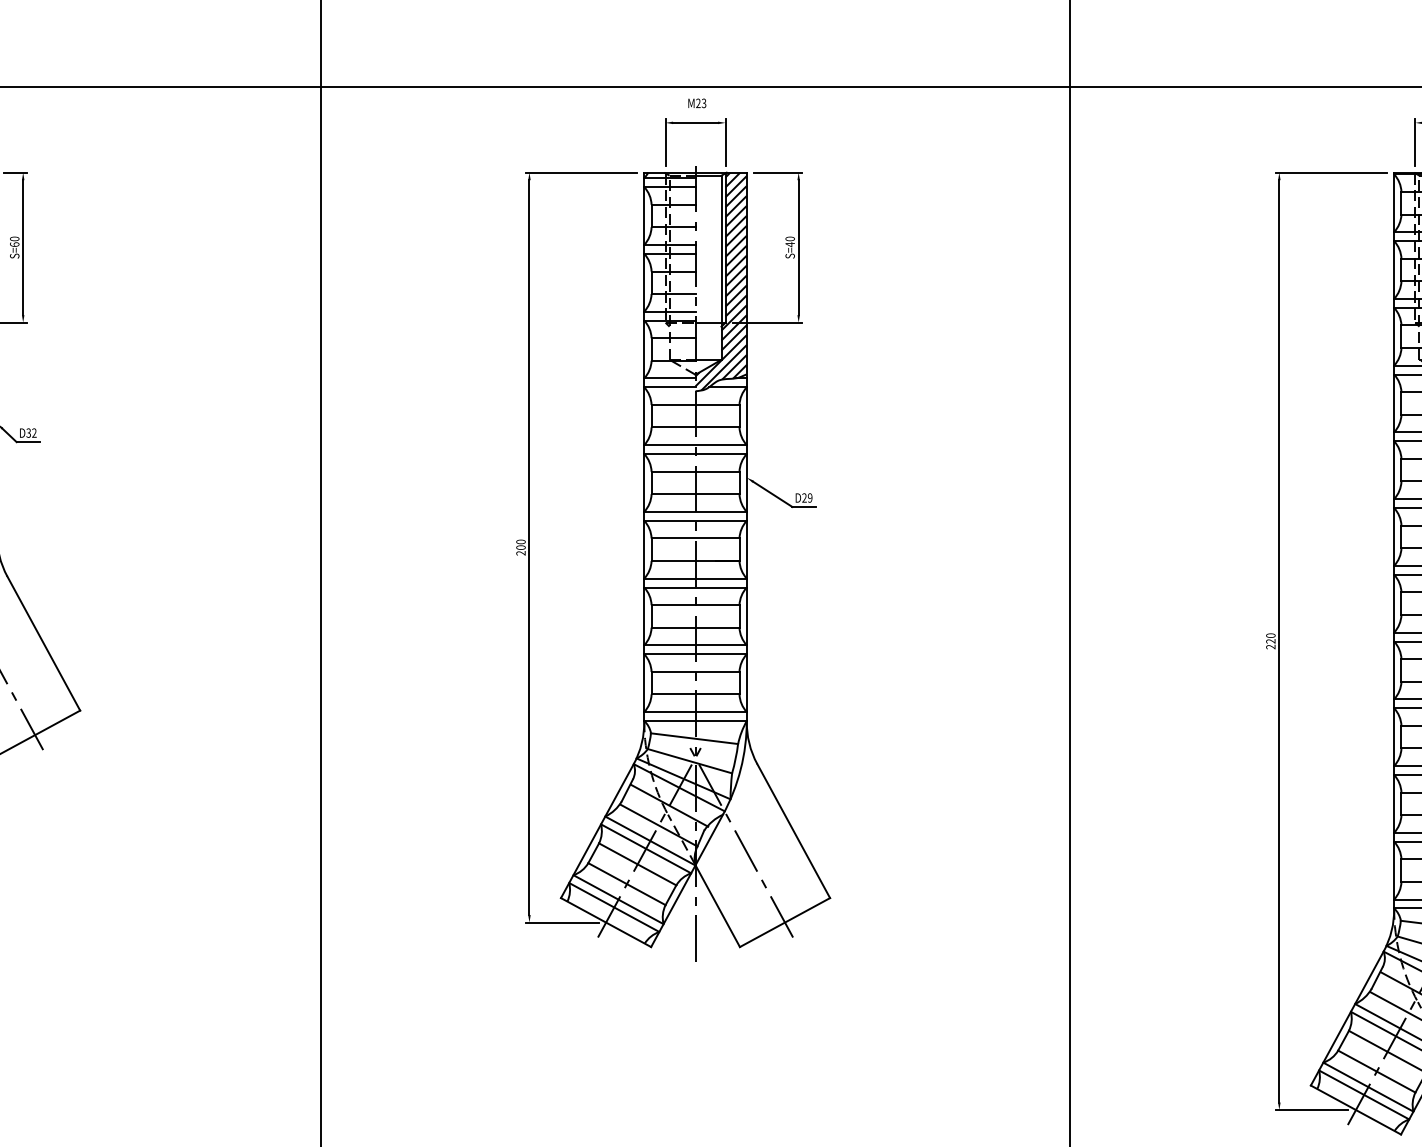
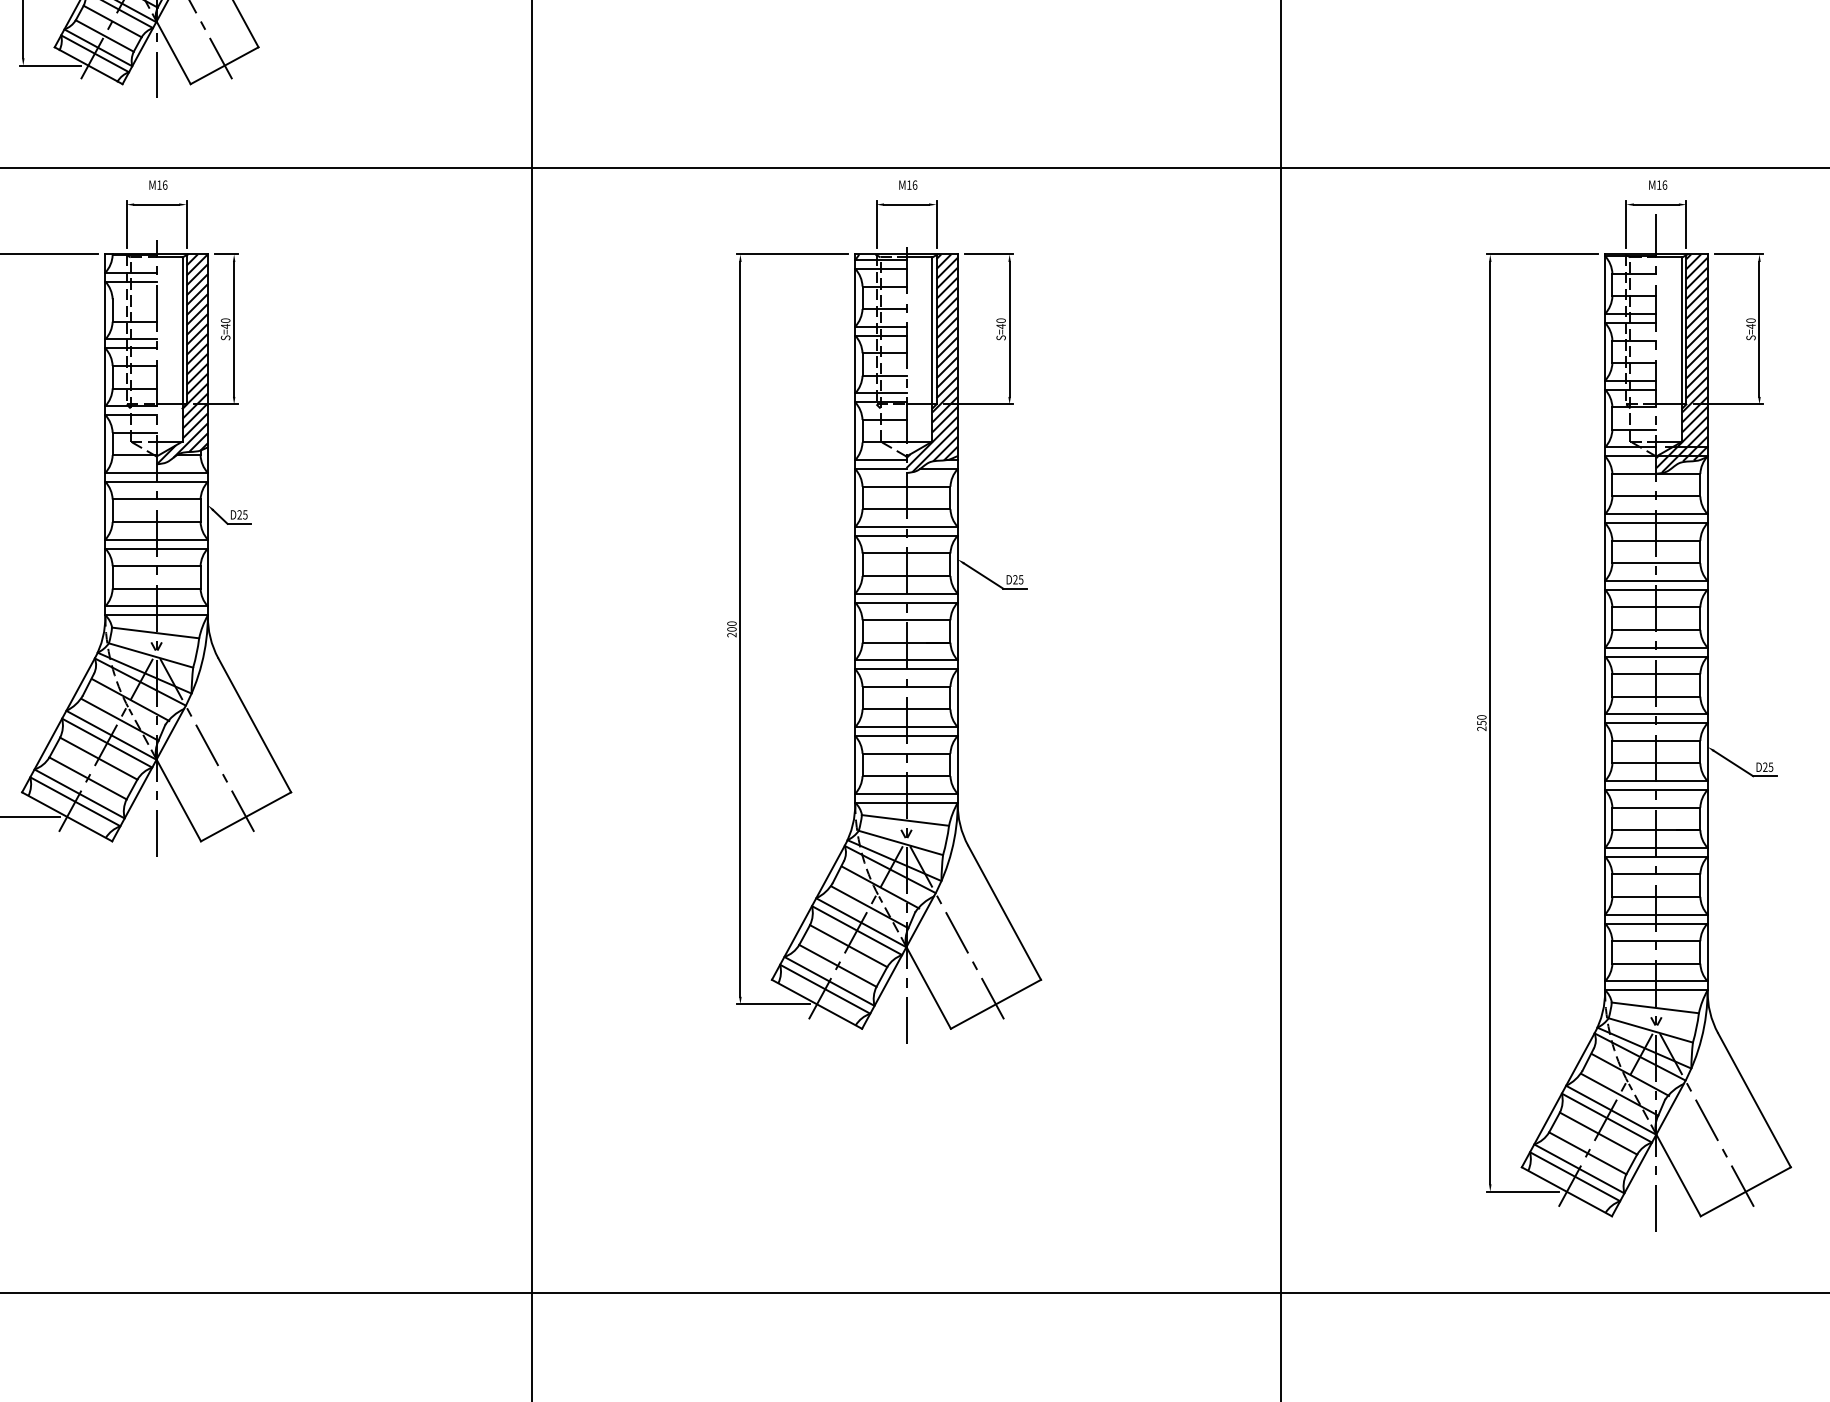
text: (701, 102) -> (912, 184), M23 -> M16
text: (14, 244) -> (225, 326), S=60 -> S=40
text: (31, 432) -> (242, 514), D32 -> D25
text: (809, 497) -> (1020, 579), D29 -> D25
text: (1270, 640) -> (1481, 722), 220 -> 250

